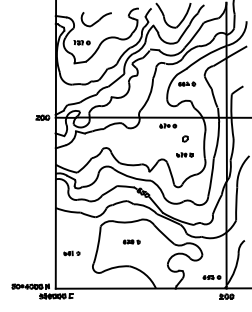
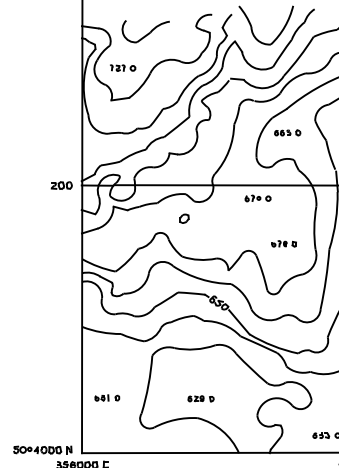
part: (185, 138) -> (184, 217), moved
part: (131, 241) -> (200, 398), moved

